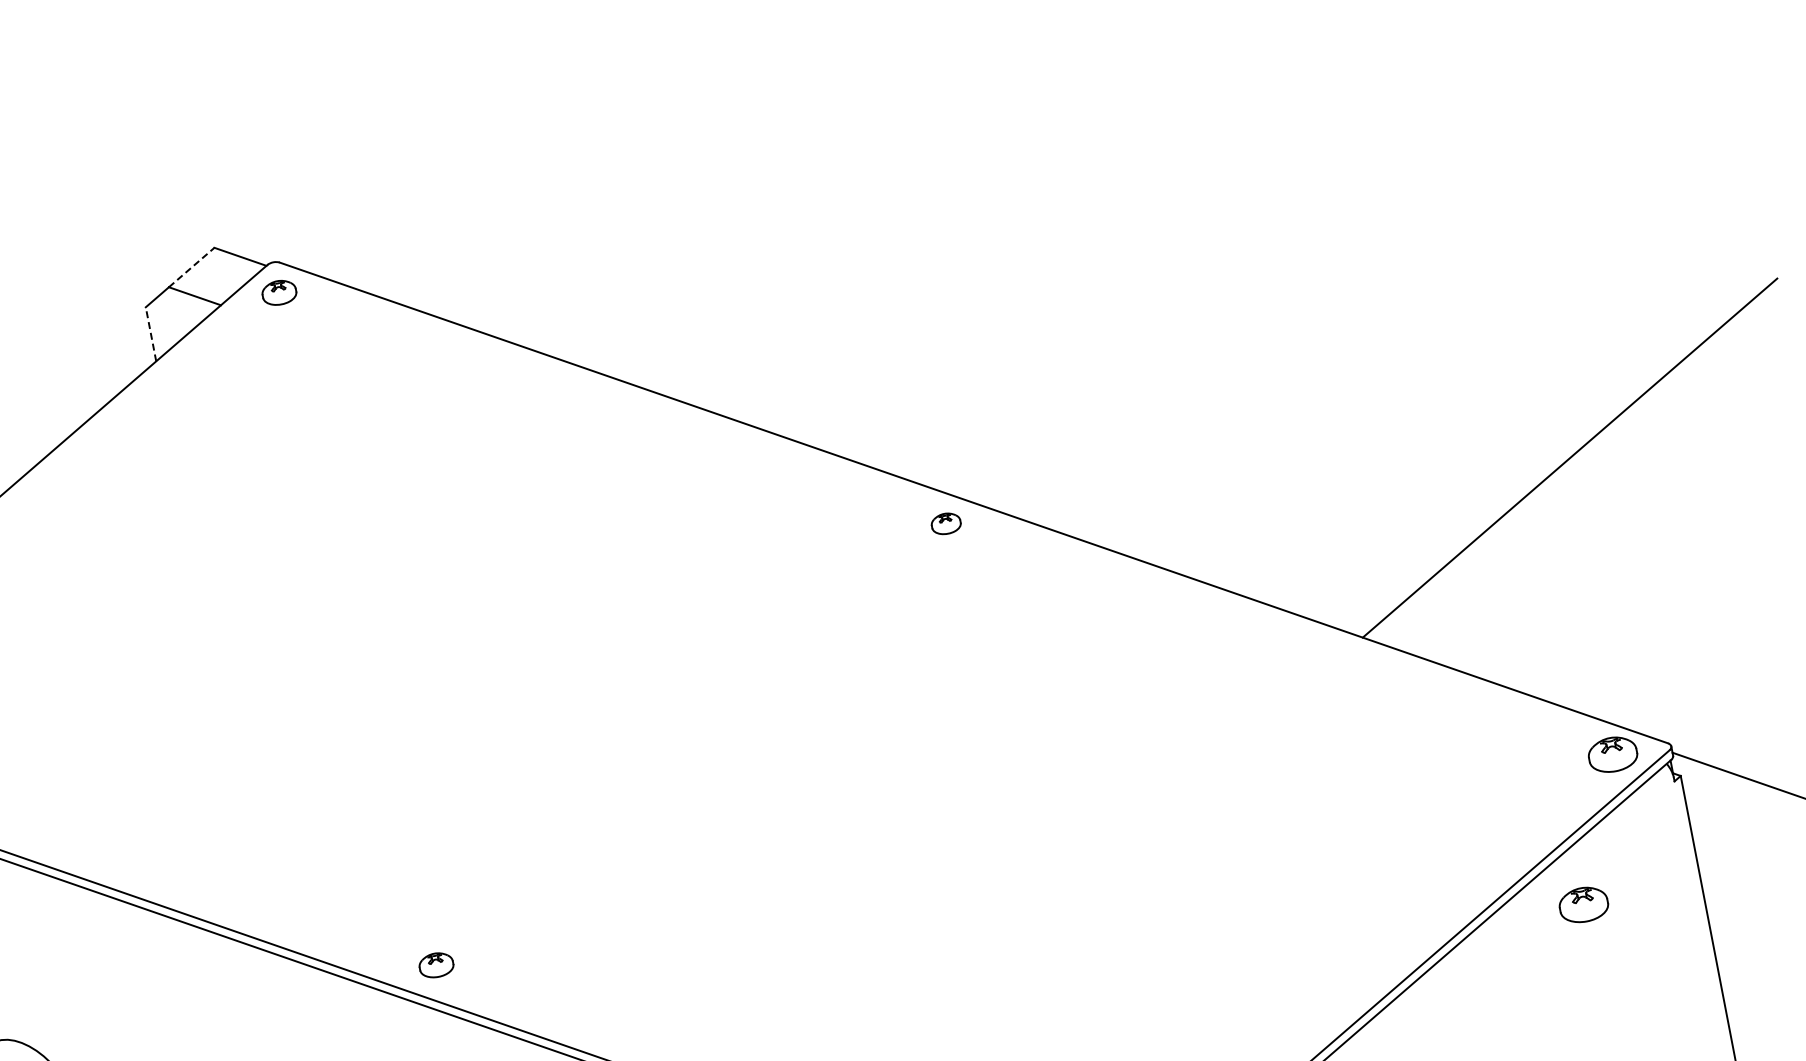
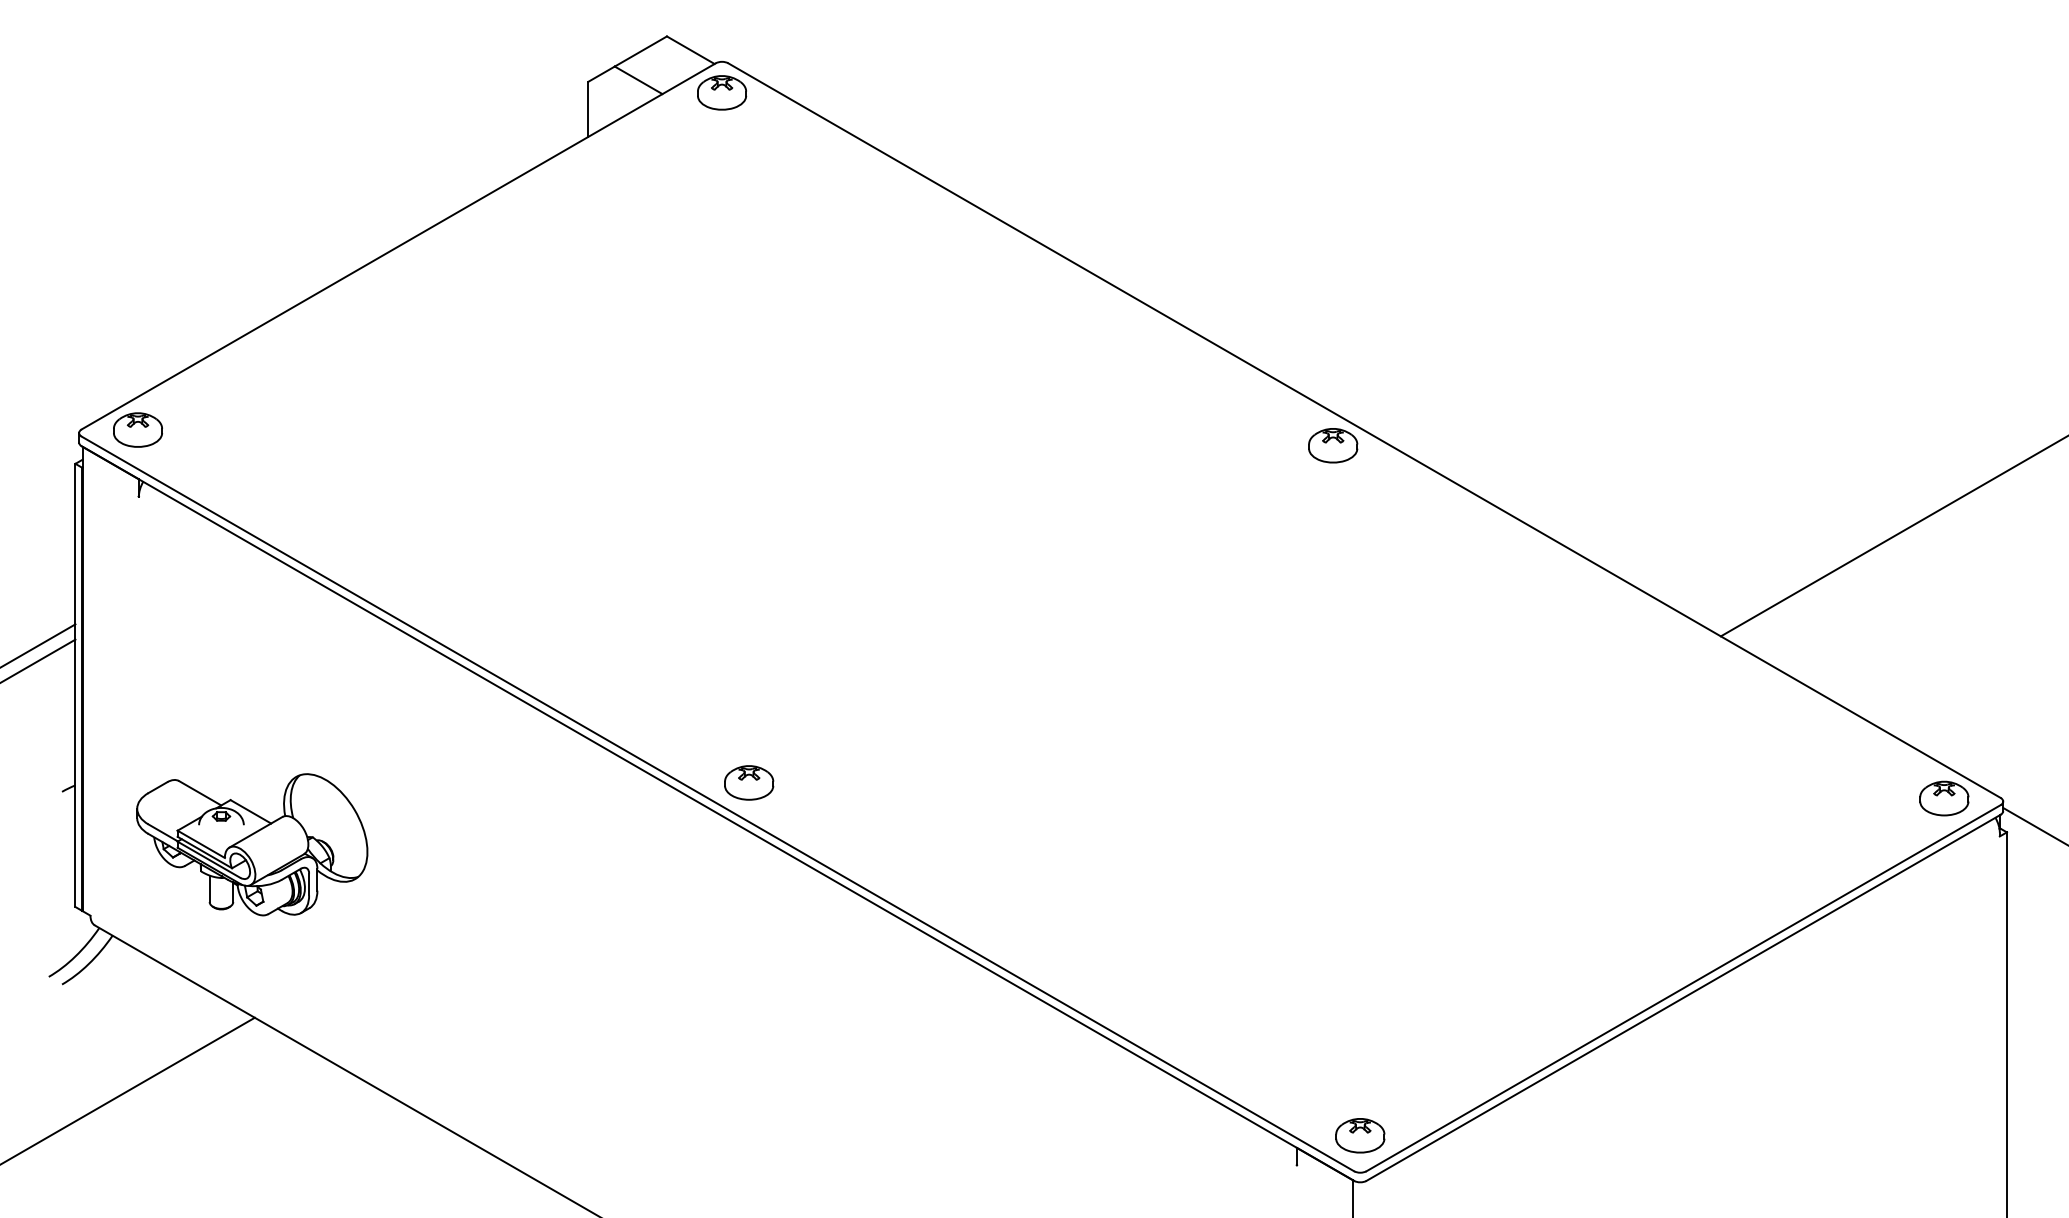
line: (192, 267) -> (641, 51), dashed -> solid
part: (279, 292) -> (722, 92), size x1.43
line: (151, 334) -> (588, 109), dashed -> solid
part: (946, 523) -> (1333, 445), size x1.67
part: (1583, 904) -> (1887, 940), removed
part: (436, 964) -> (749, 782), size x1.43

